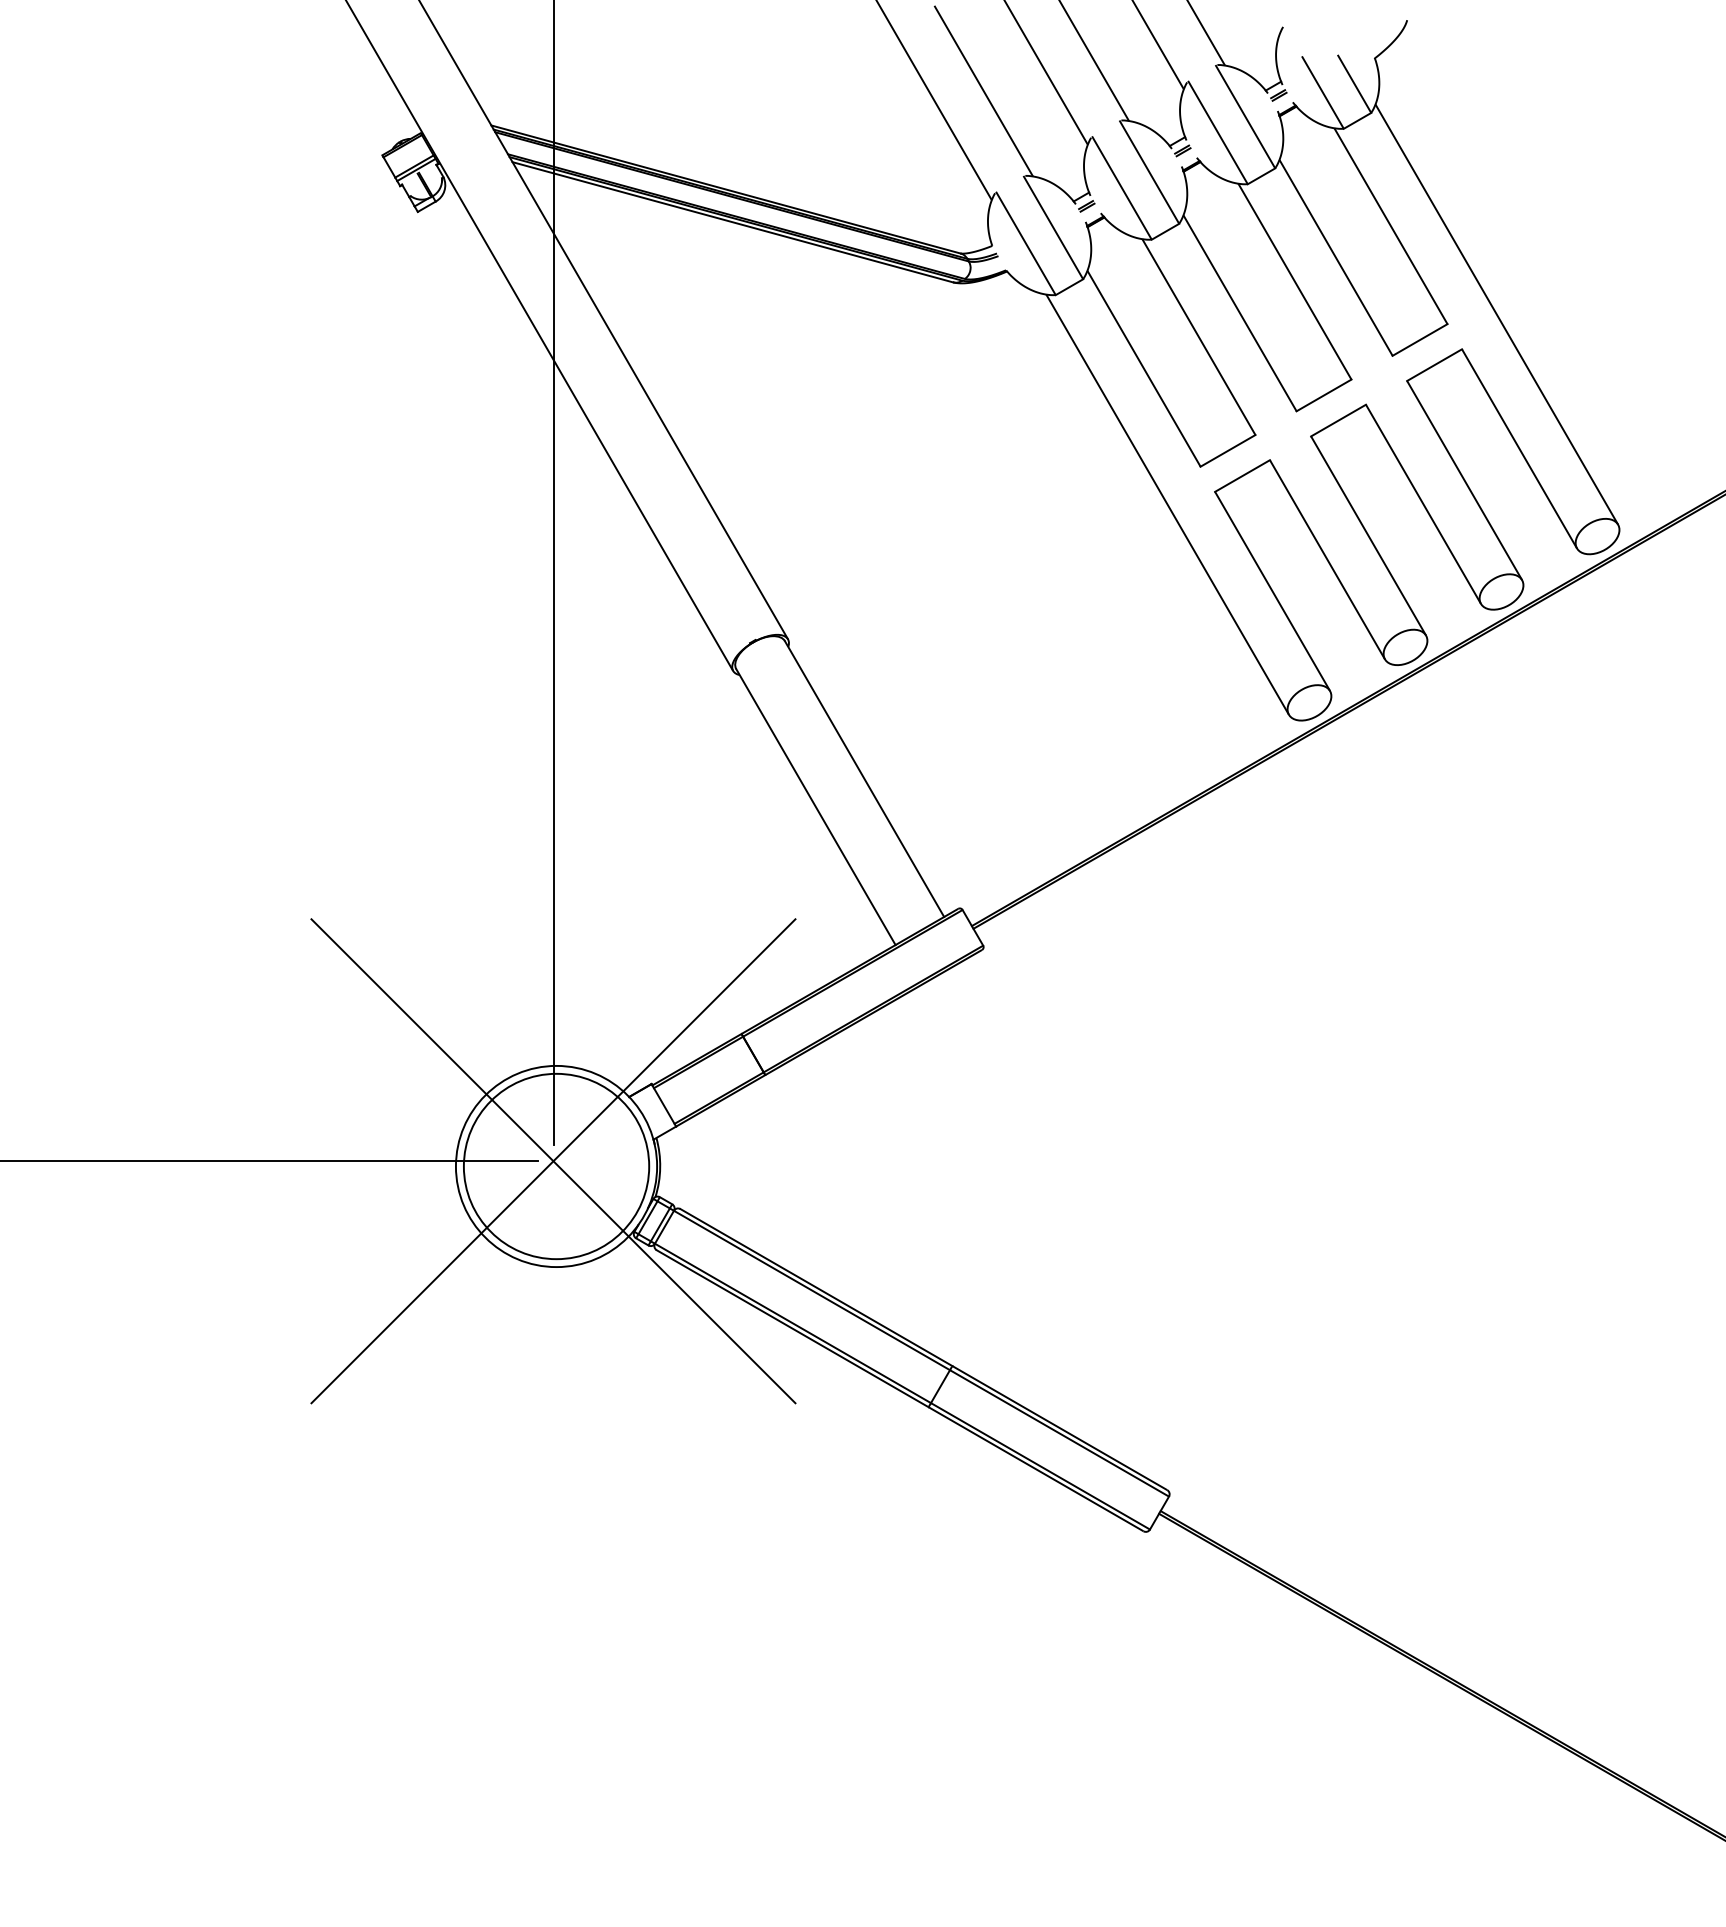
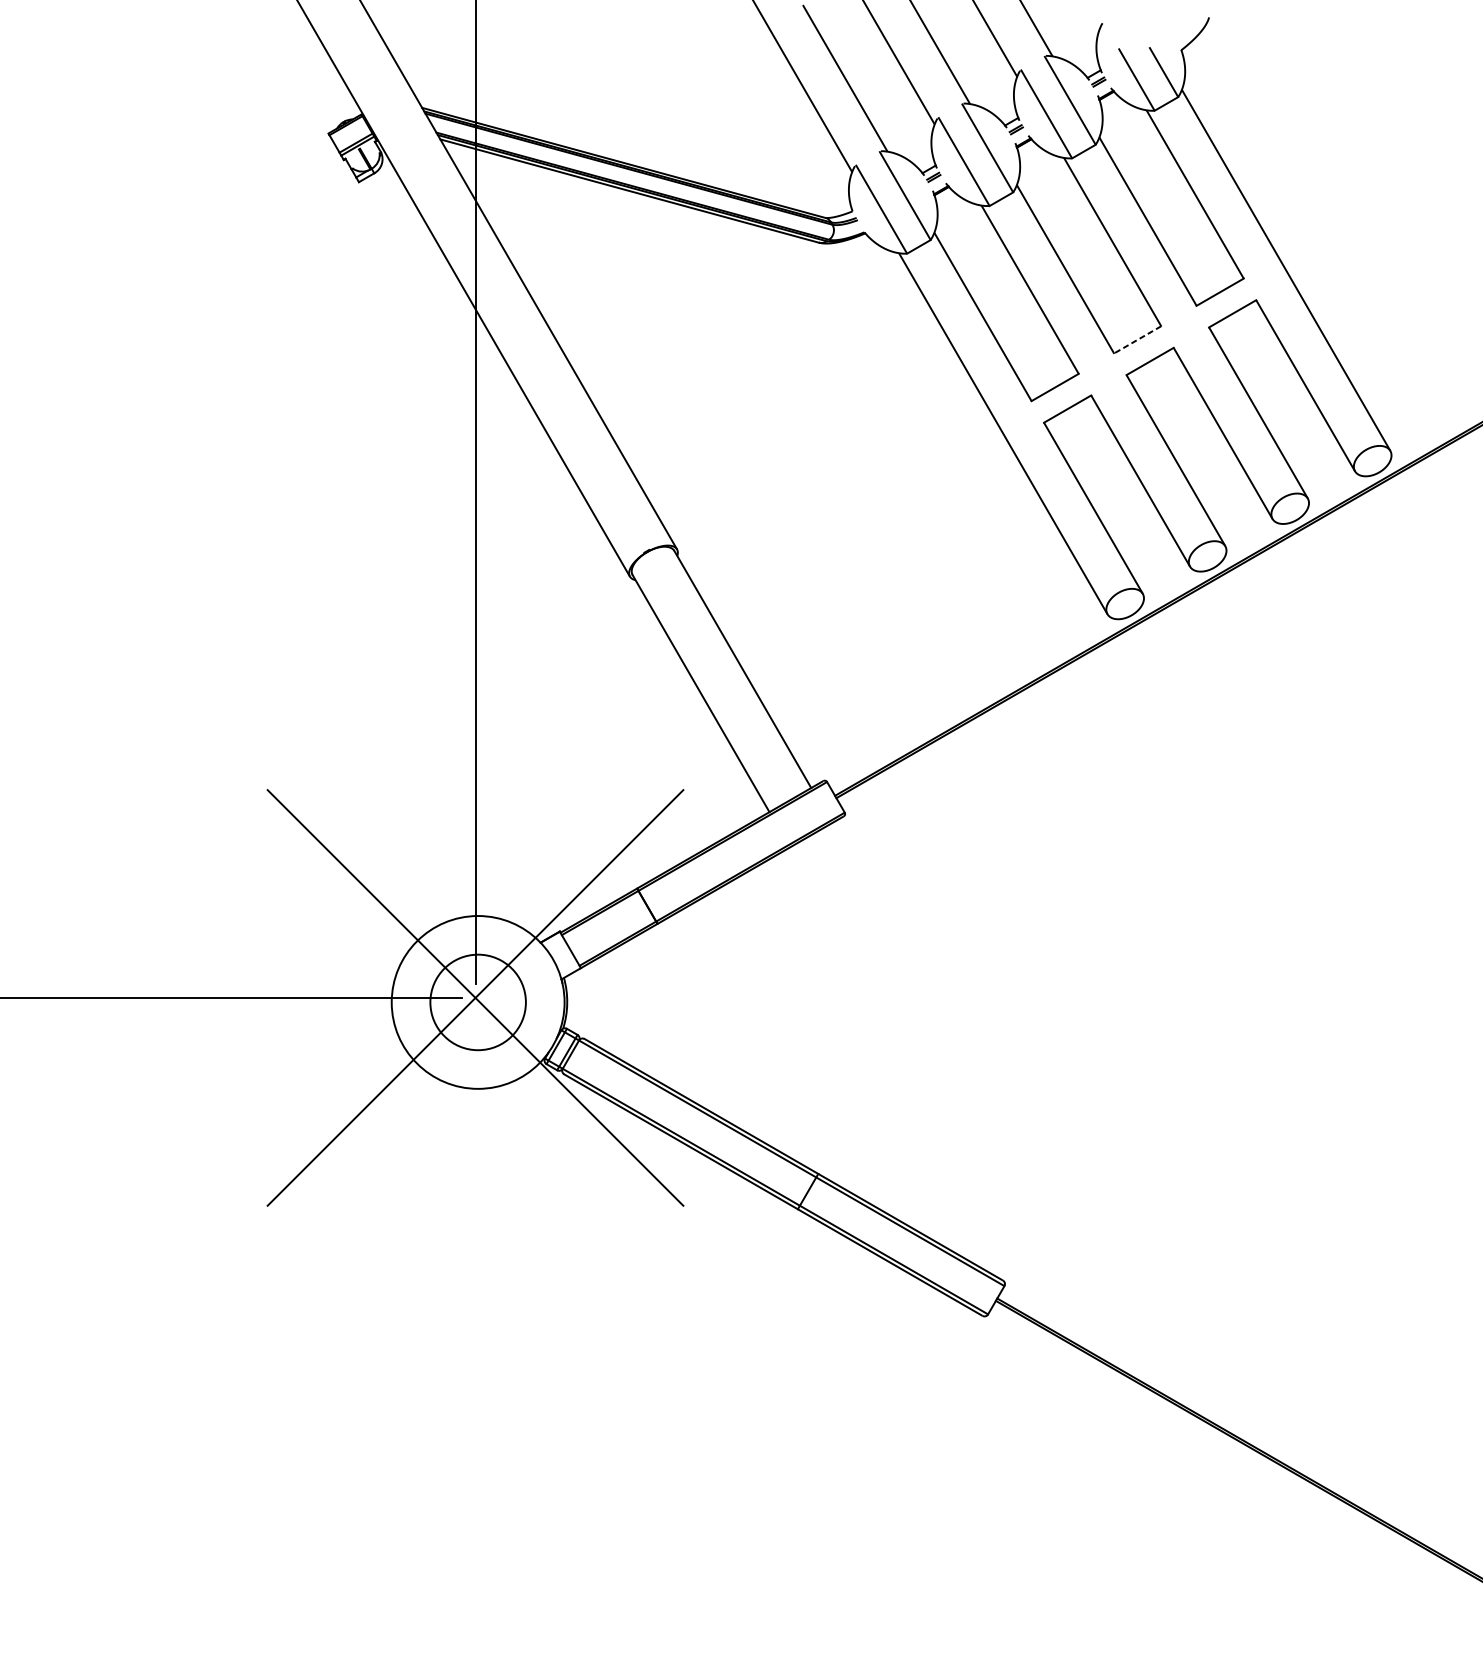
line: (1324, 395) -> (1138, 339), solid -> dashed
circle: (556, 1166) -> (478, 1002), size x0.6

